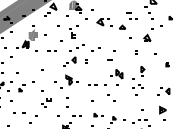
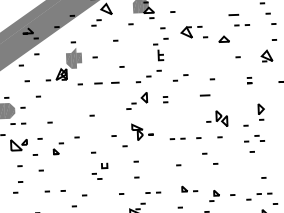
part: (73, 31) -> (160, 48), moved
part: (51, 50) -> (105, 83), size x1.6

